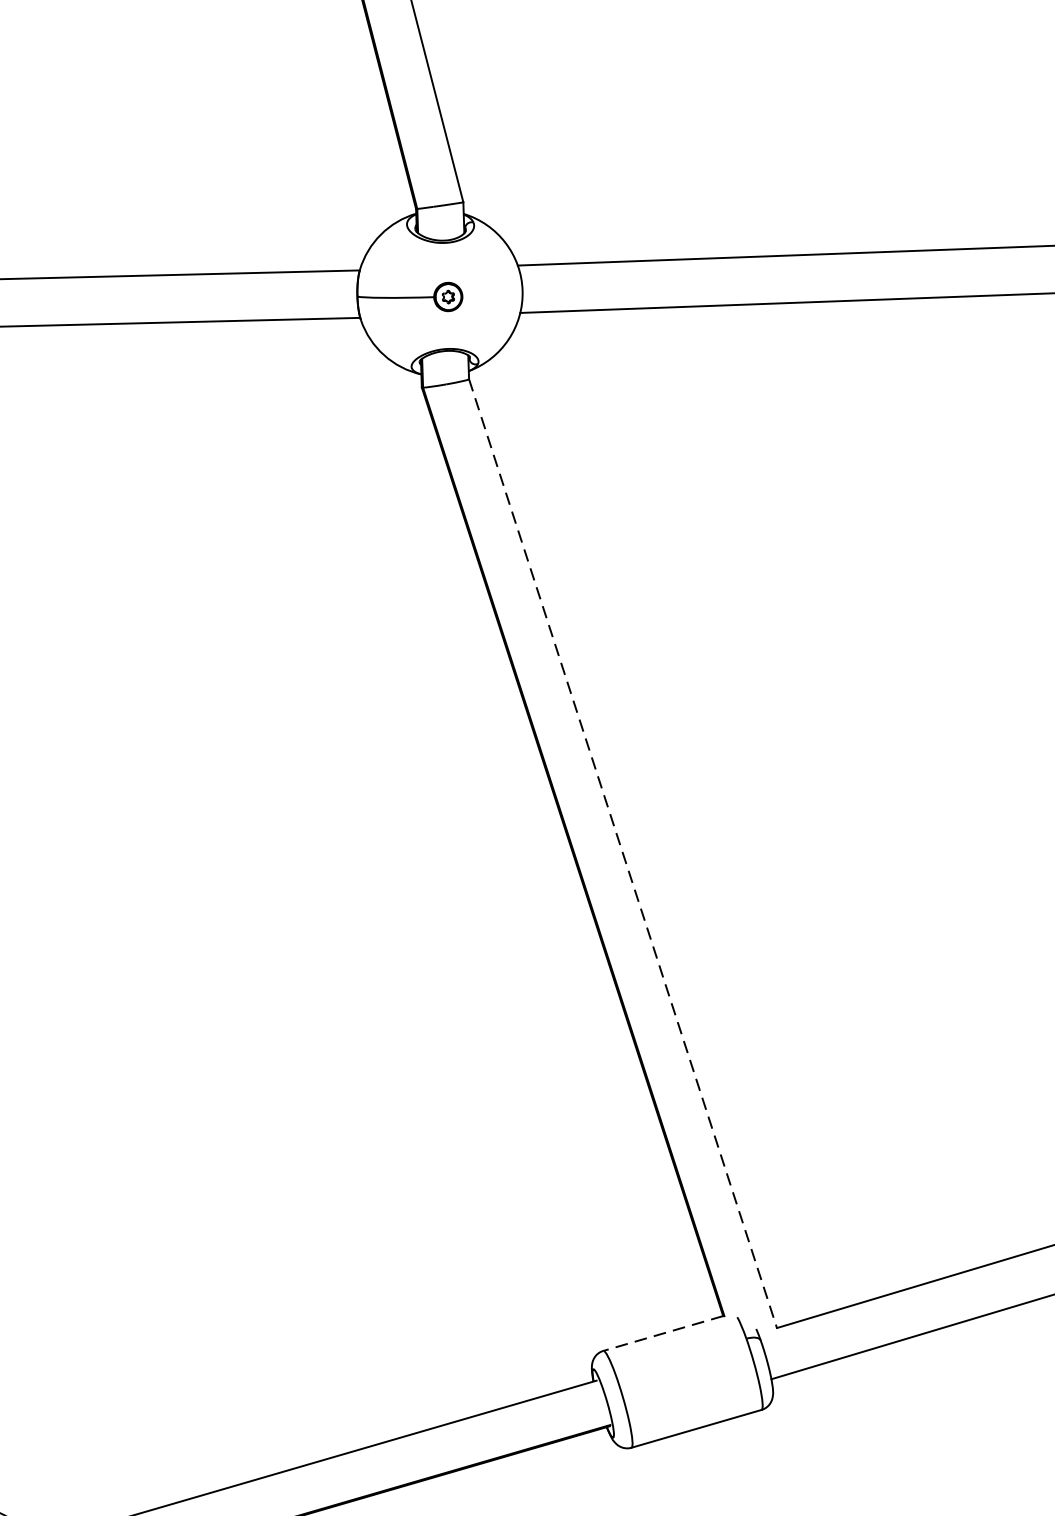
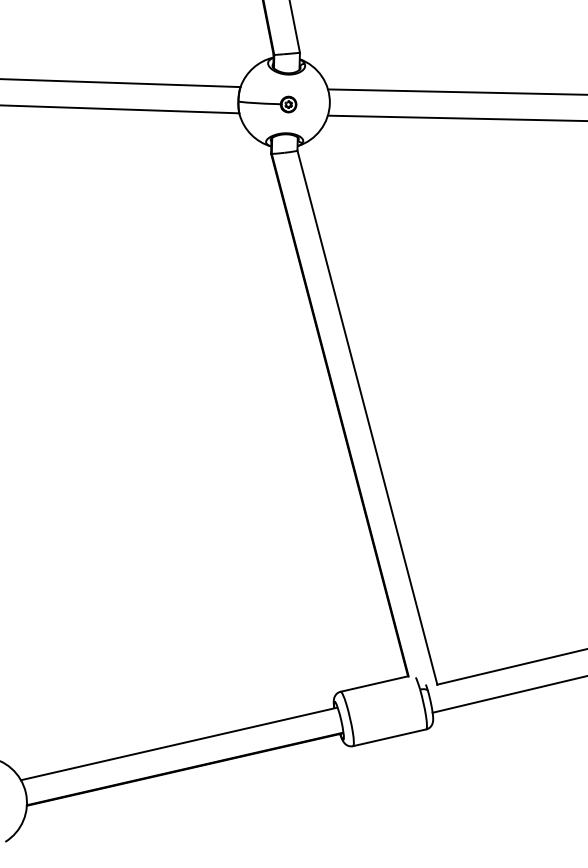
line: (623, 855) -> (367, 418), dashed -> solid
line: (663, 1334) -> (374, 684), dashed -> solid

